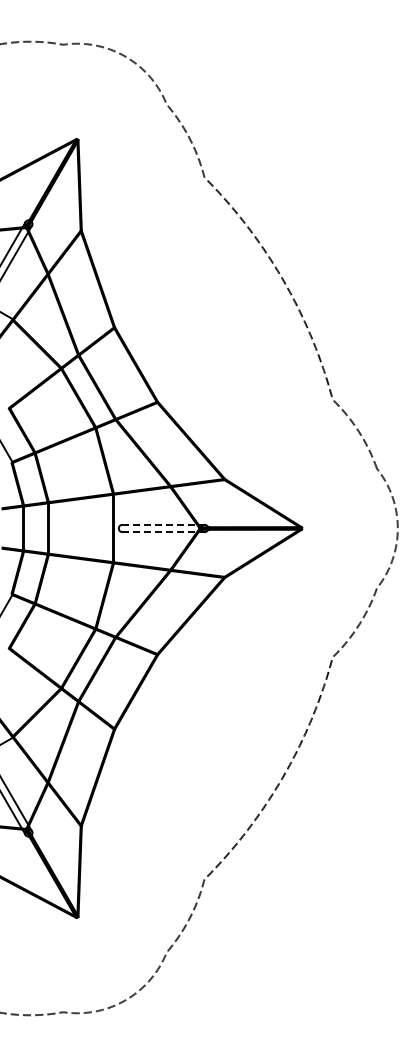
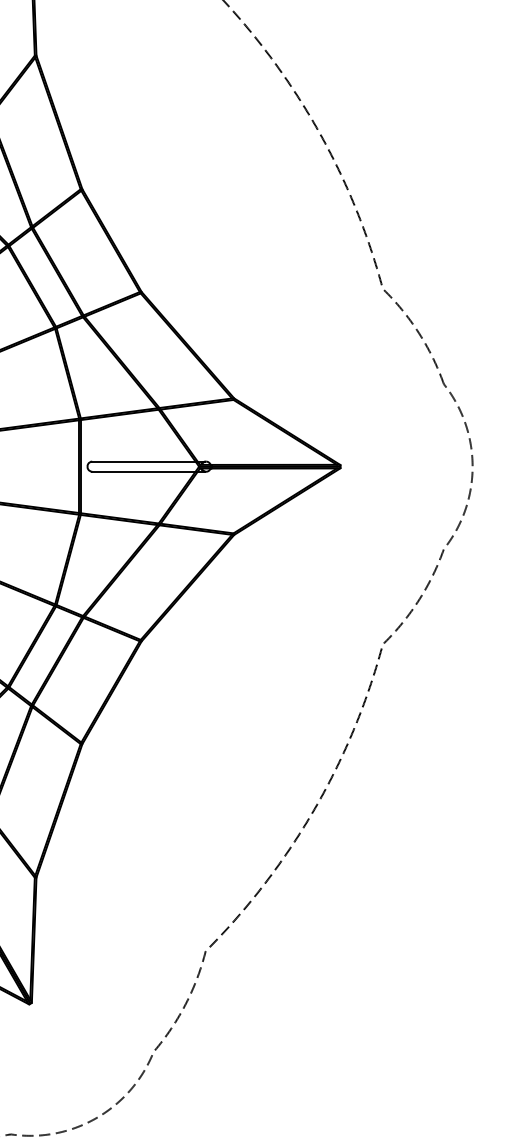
line: (160, 524) -> (145, 461), dashed -> solid
line: (160, 532) -> (145, 472), dashed -> solid

